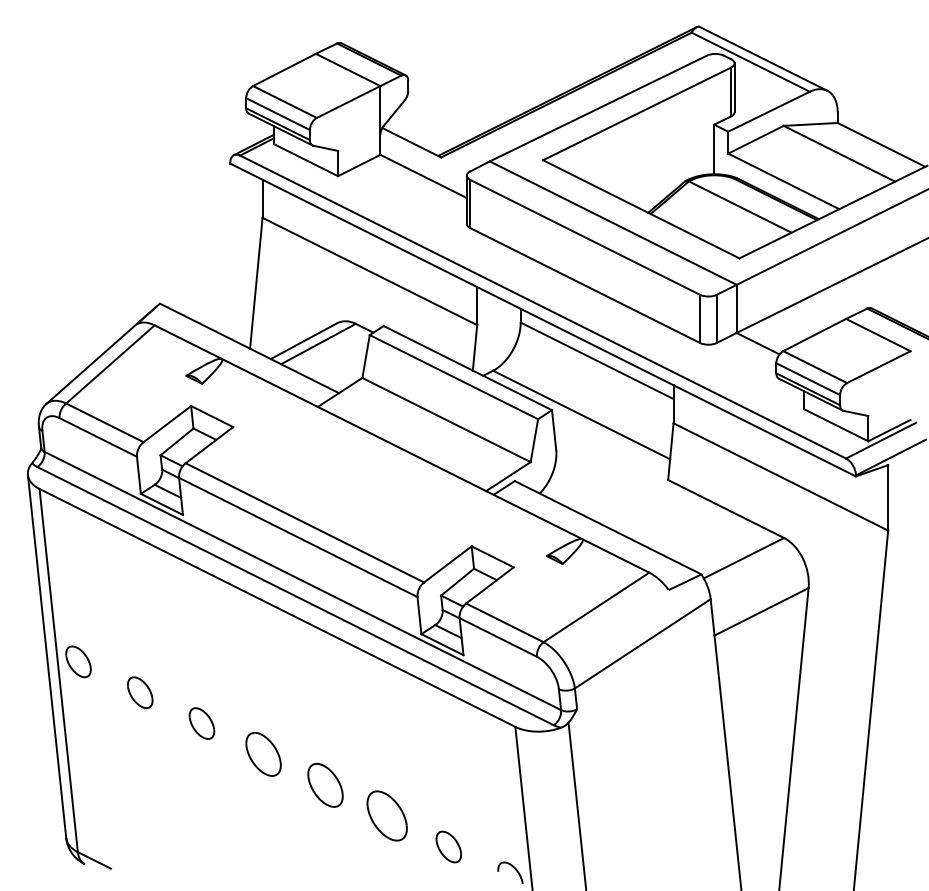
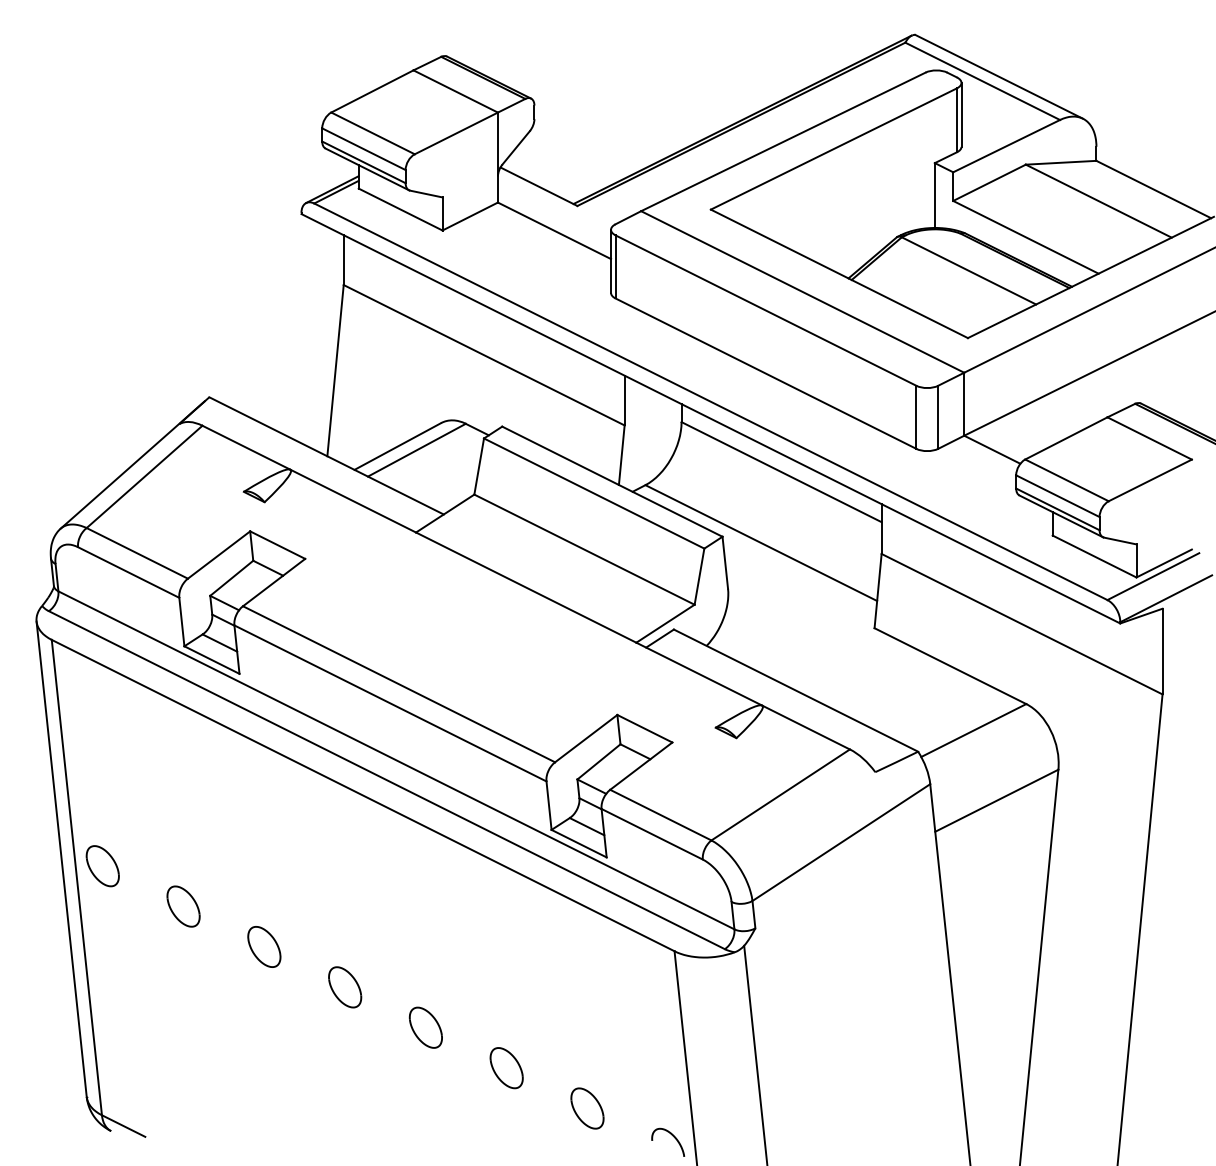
part: (263, 754) -> (345, 987), size x0.71
part: (325, 785) -> (425, 1027), size x0.71
part: (386, 816) -> (506, 1068), size x0.62

